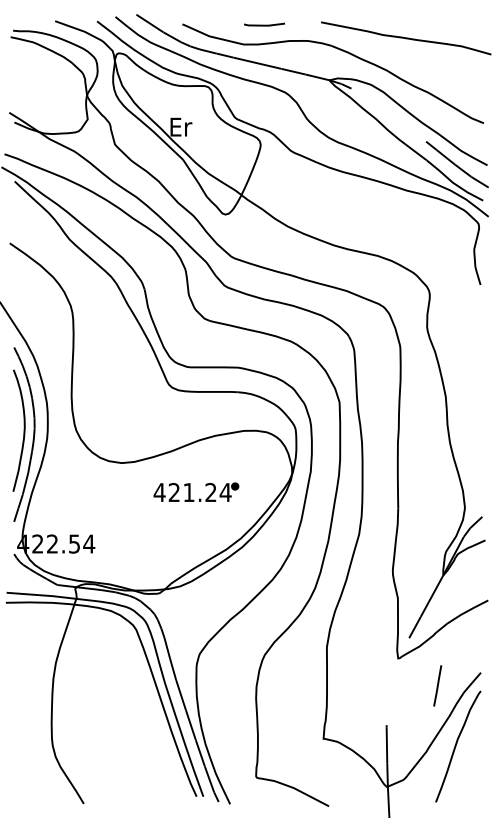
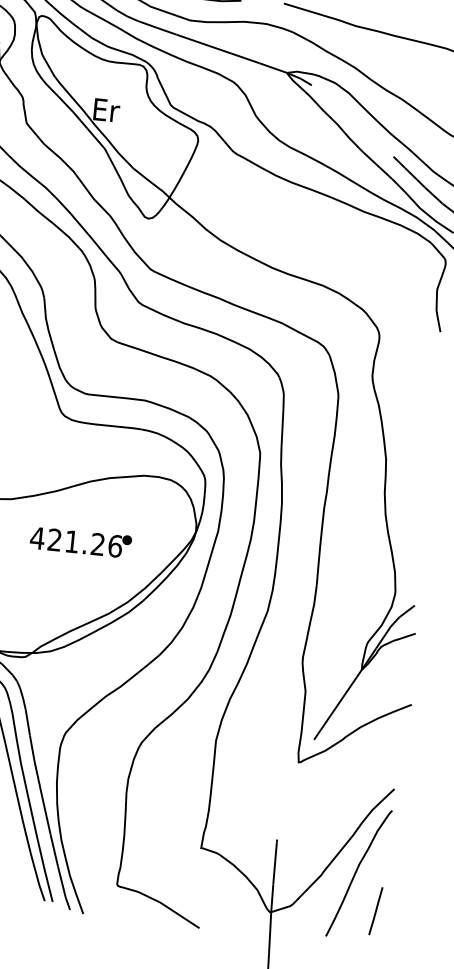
text: (225, 492) -> (115, 546), 421.24 -> 421.26
line: (437, 685) -> (375, 910), moved

